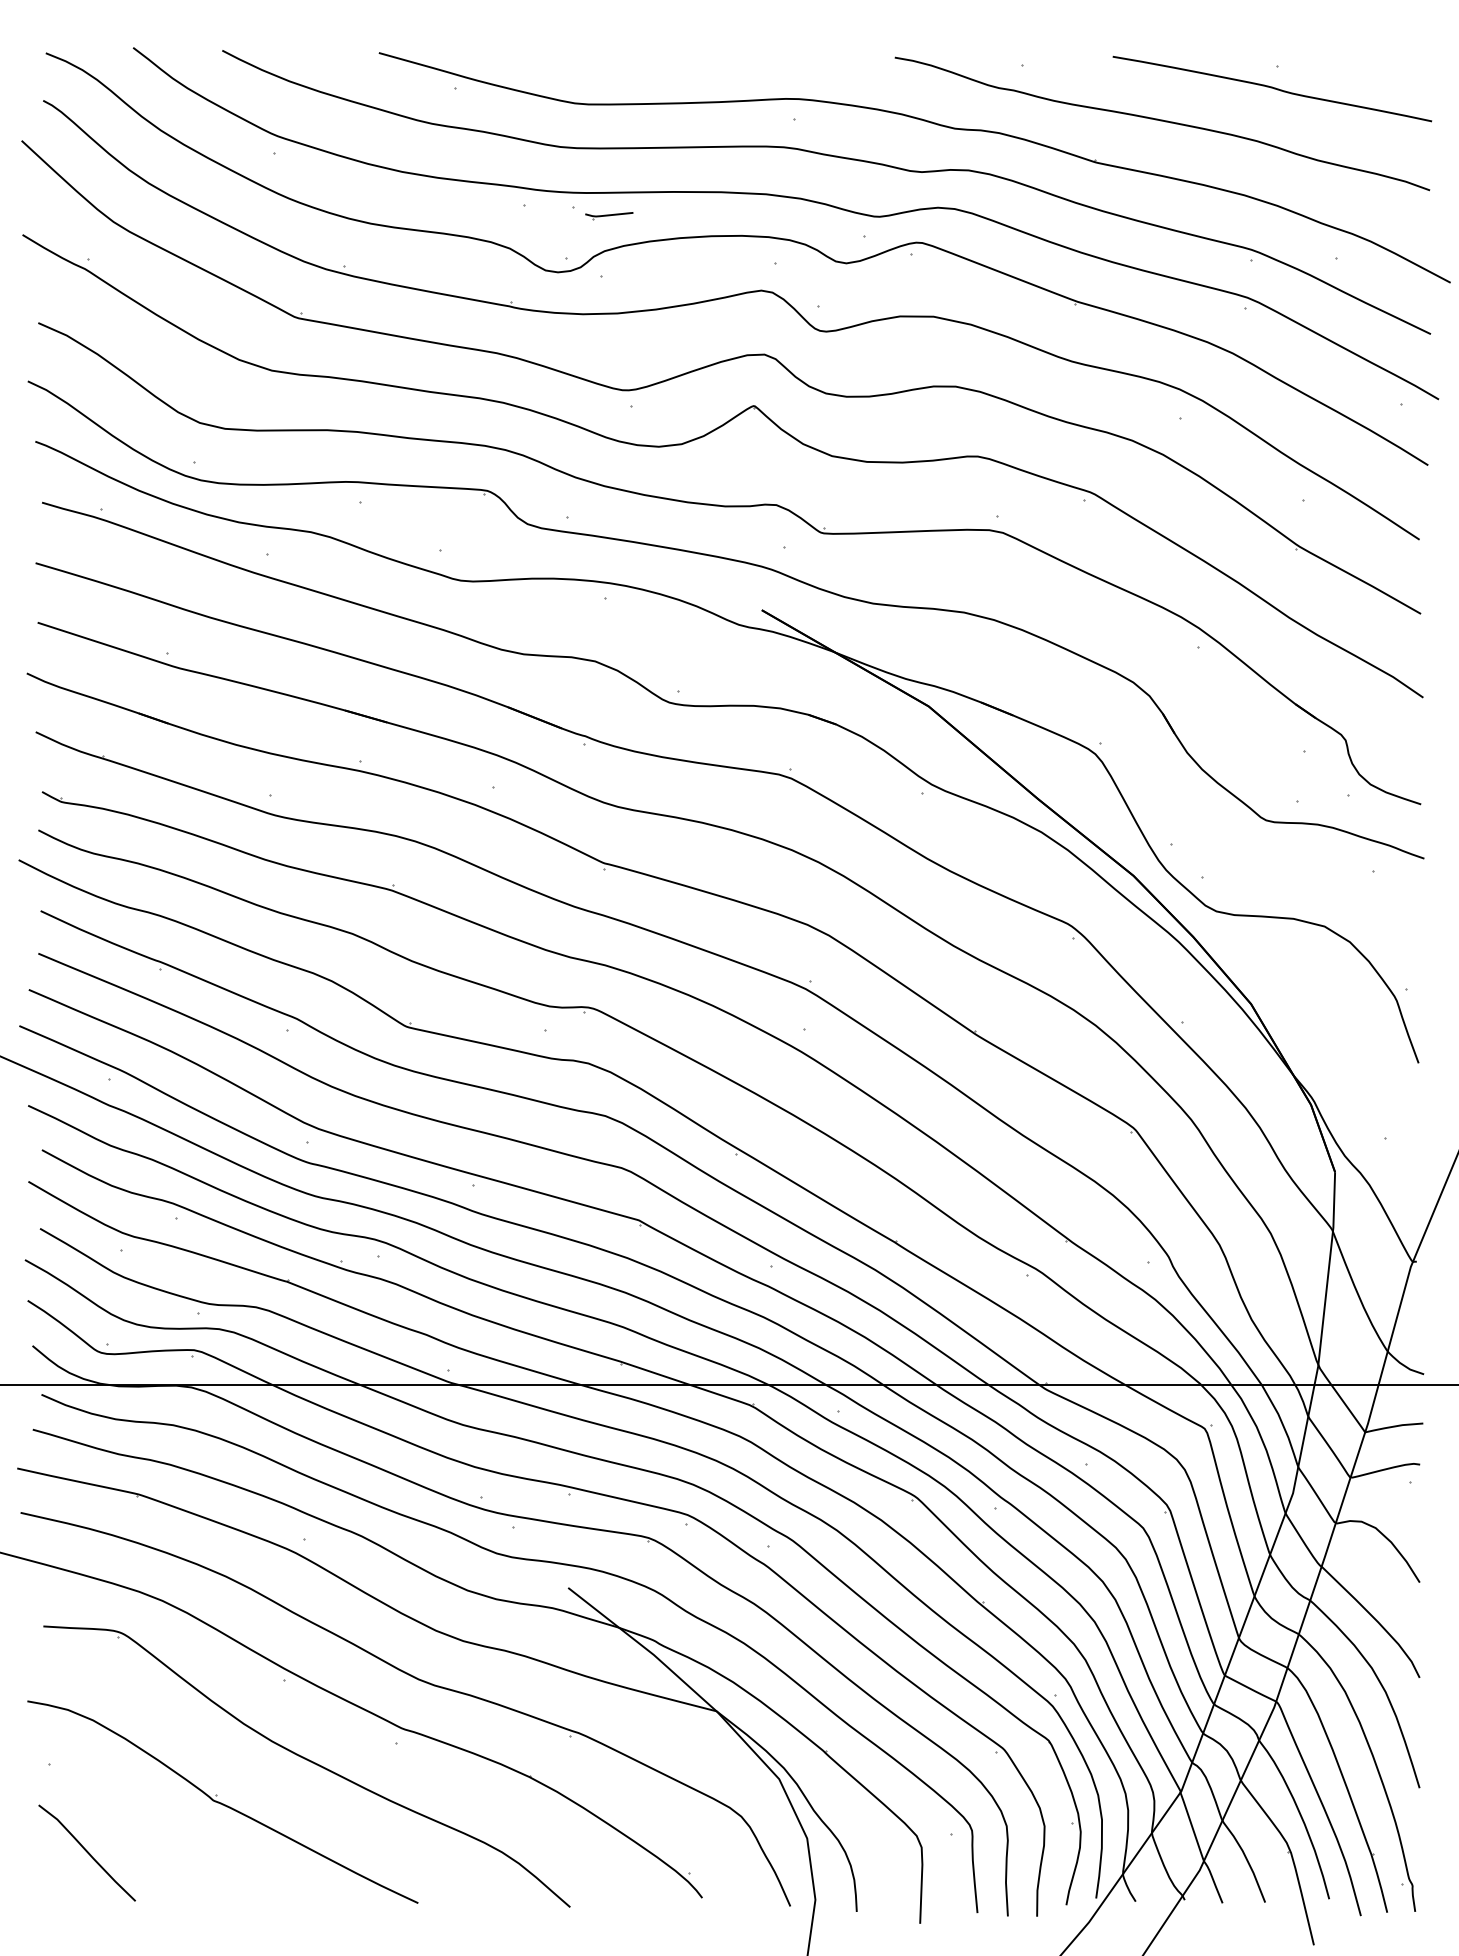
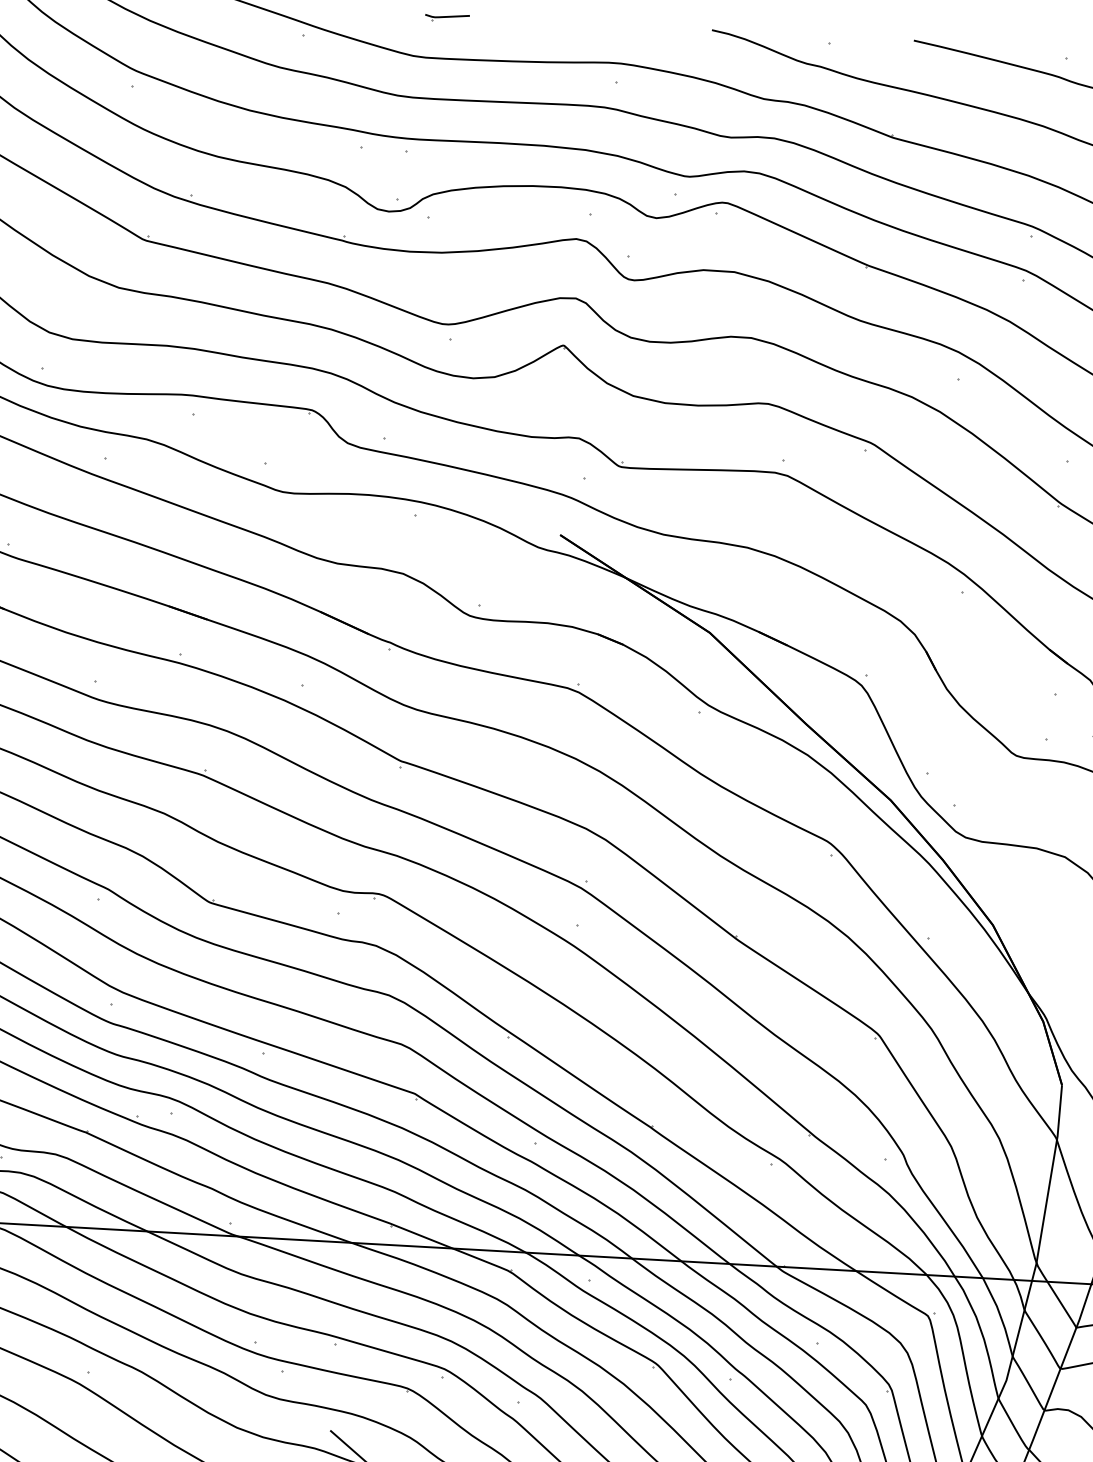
part: (609, 216) -> (447, 18), moved

